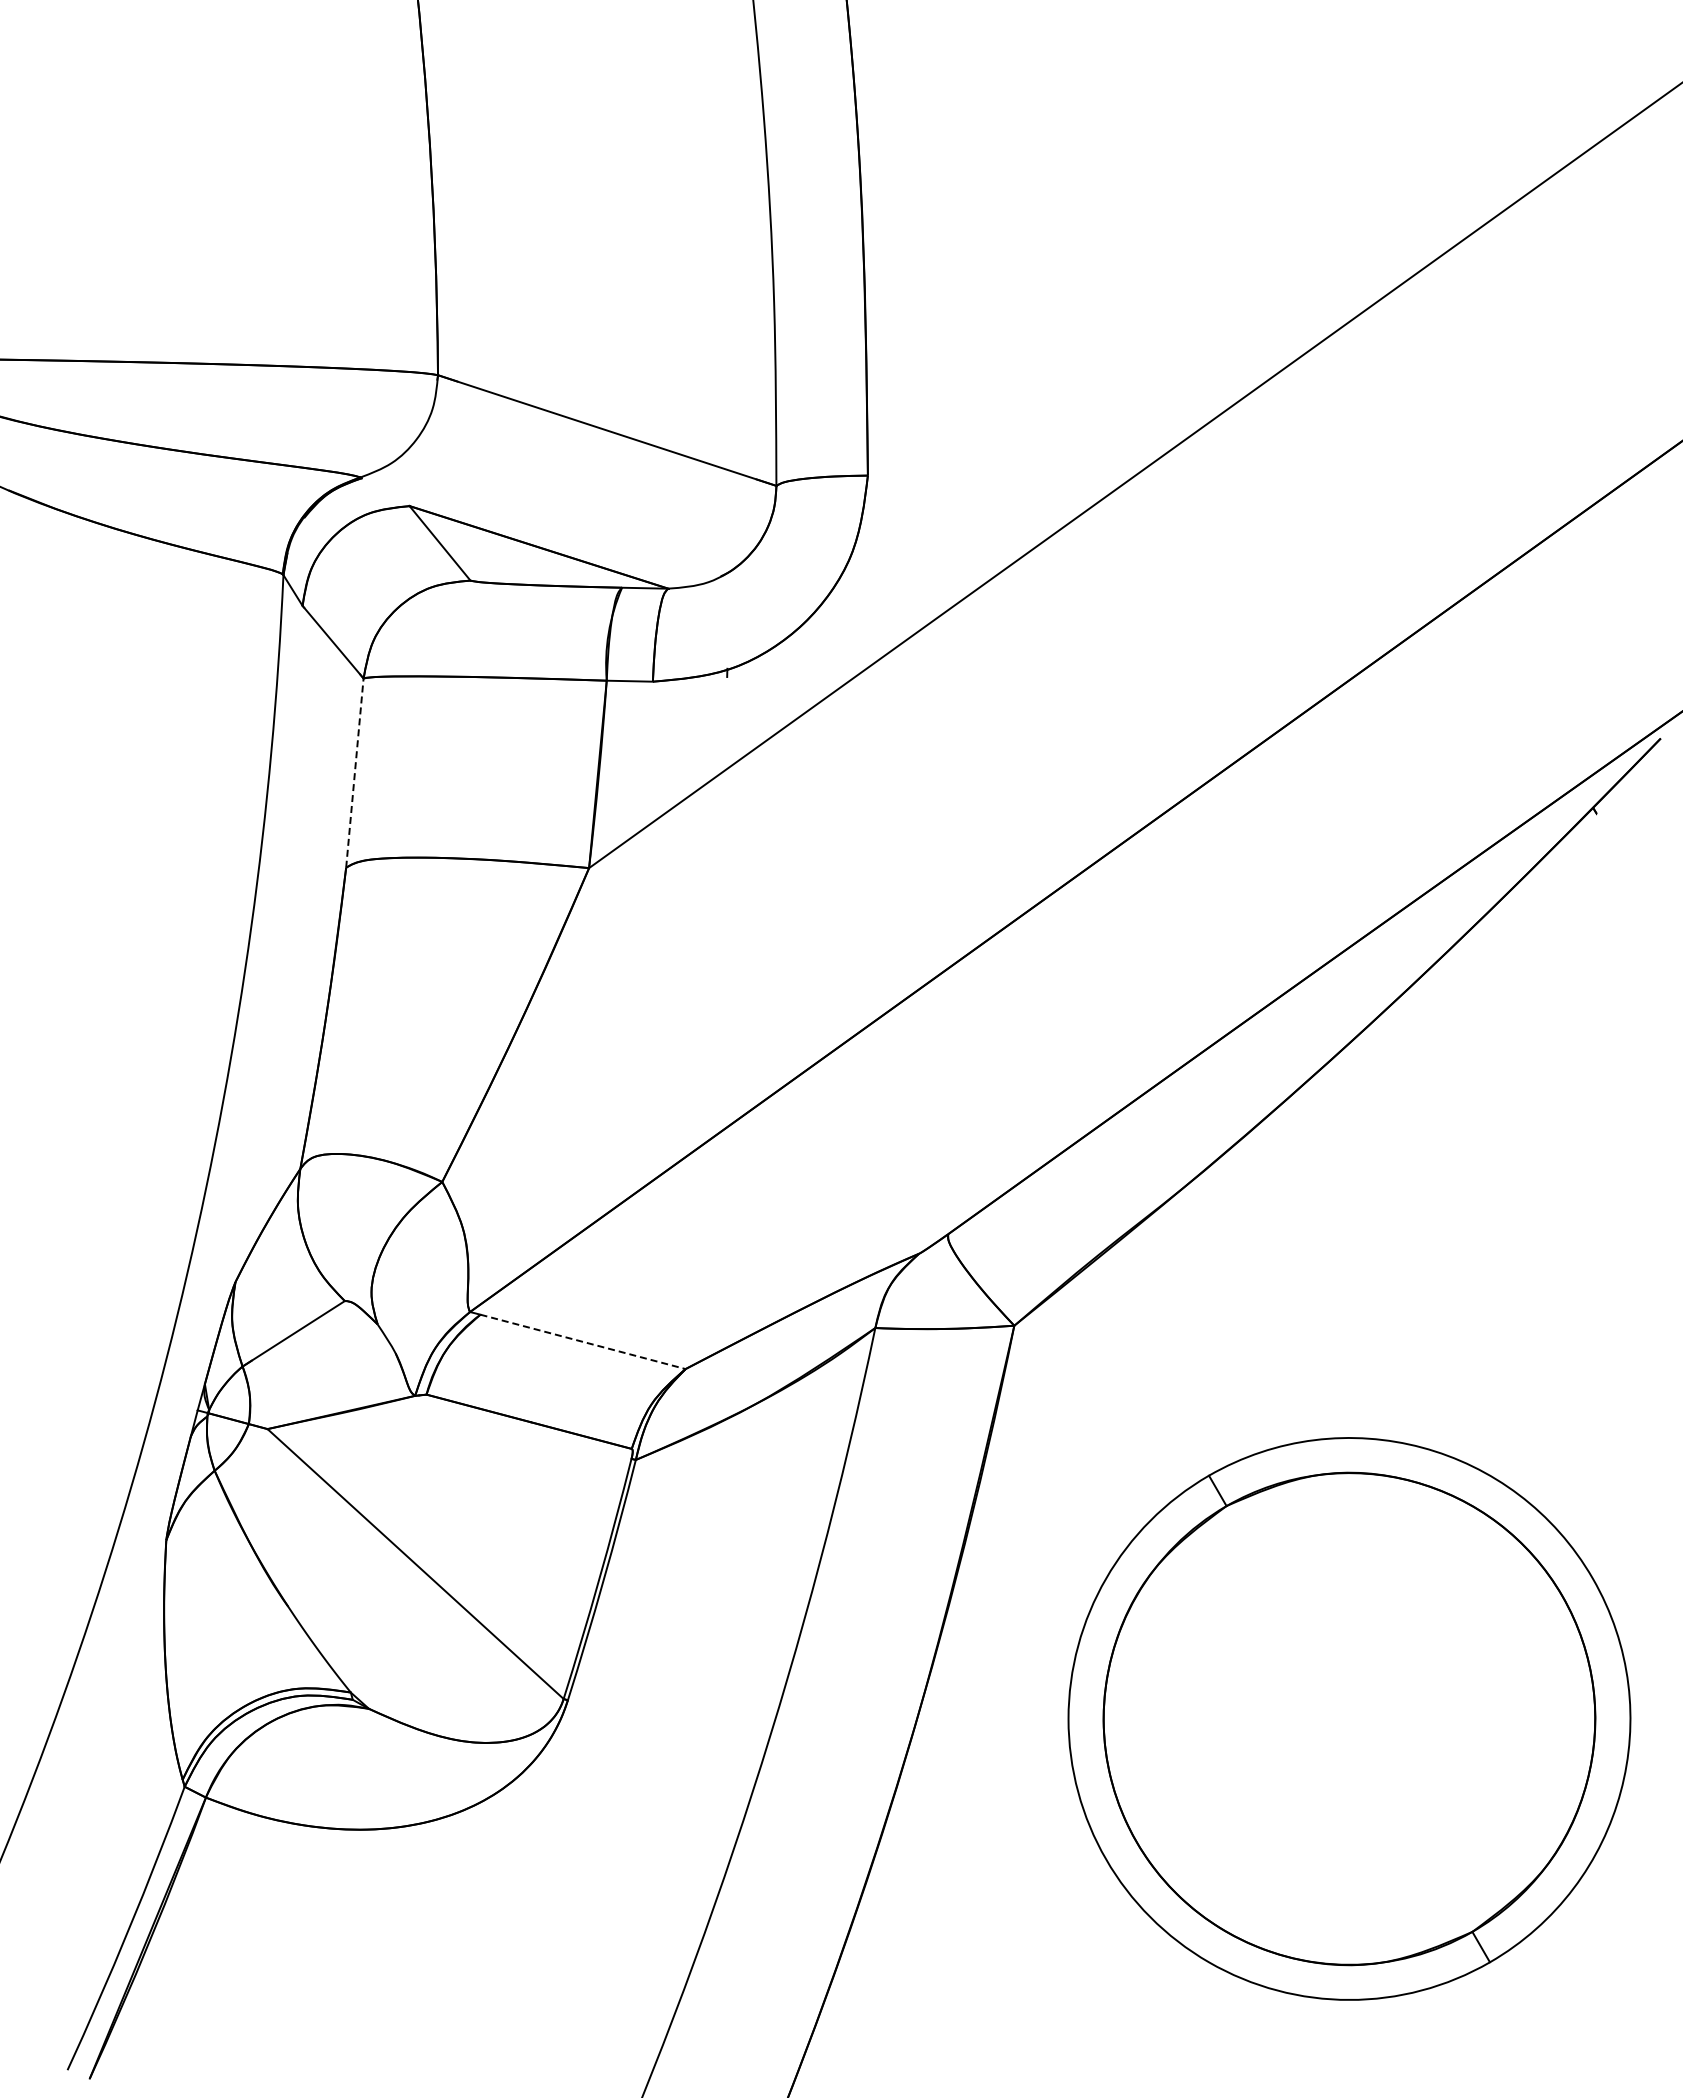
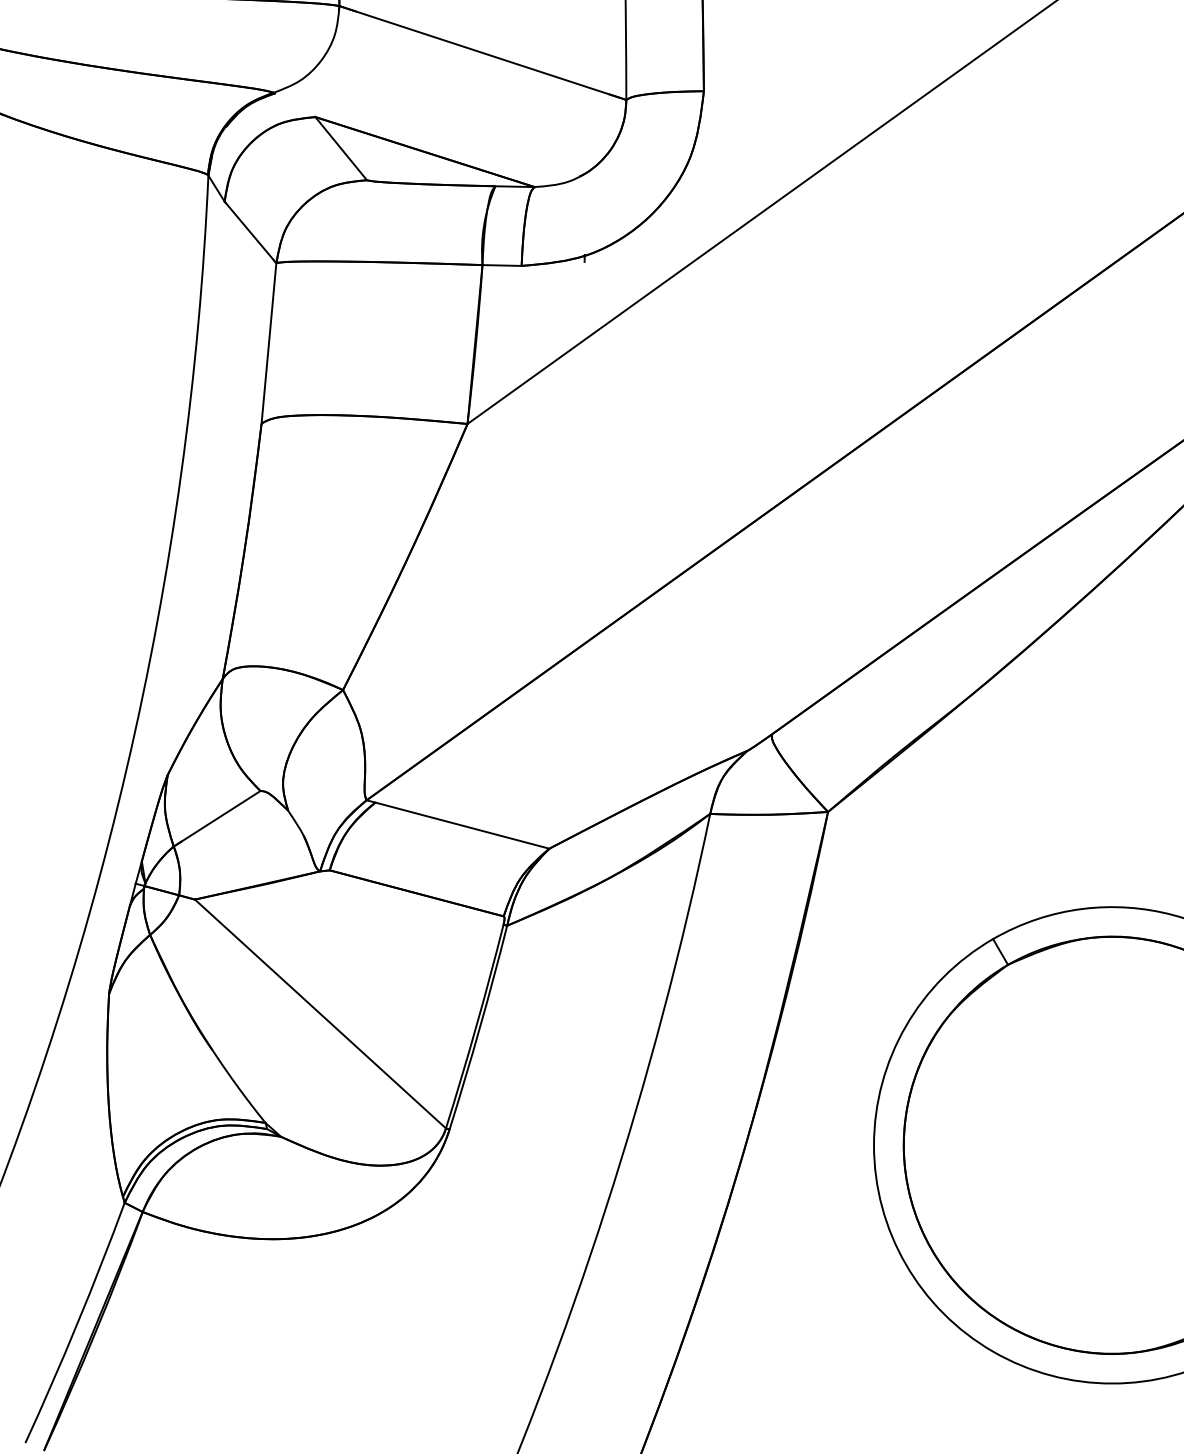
line: (354, 772) -> (268, 342), dashed -> solid
line: (583, 1342) -> (462, 826), dashed -> solid

